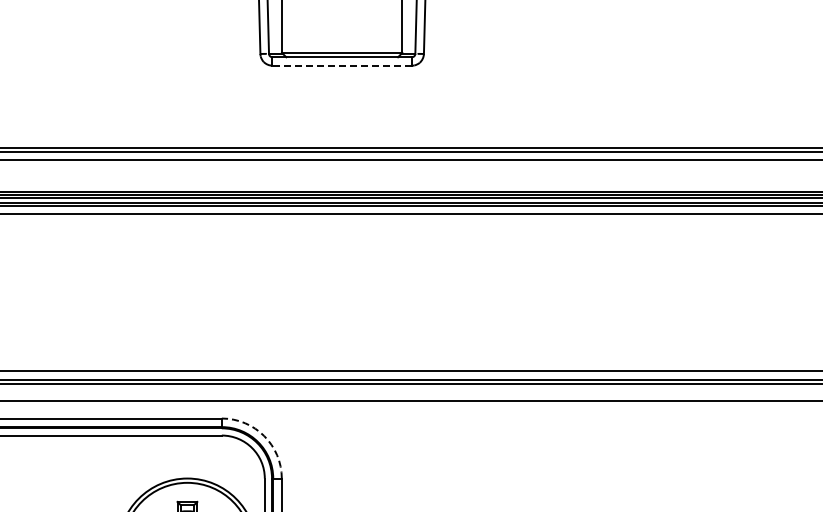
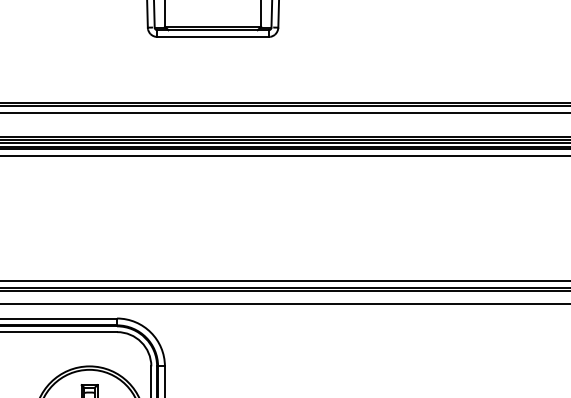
line: (342, 65) -> (213, 36), dashed -> solid
arc: (264, 436) -> (151, 332), dashed -> solid

